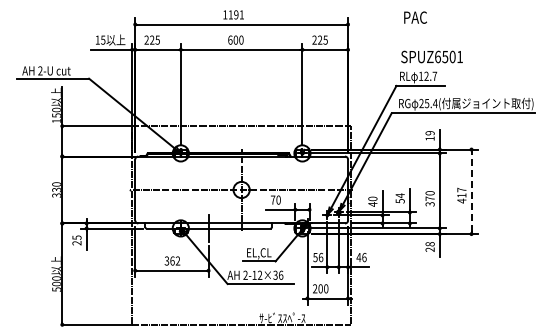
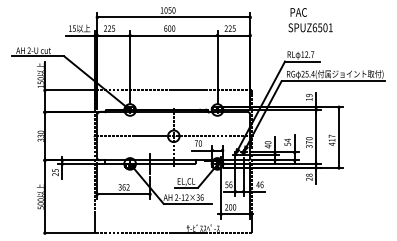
text: (236, 14) -> (170, 10), 1191 -> 1050
text: (431, 56) -> (310, 27), moved
line: (471, 191) -> (338, 137), dashed -> solid

